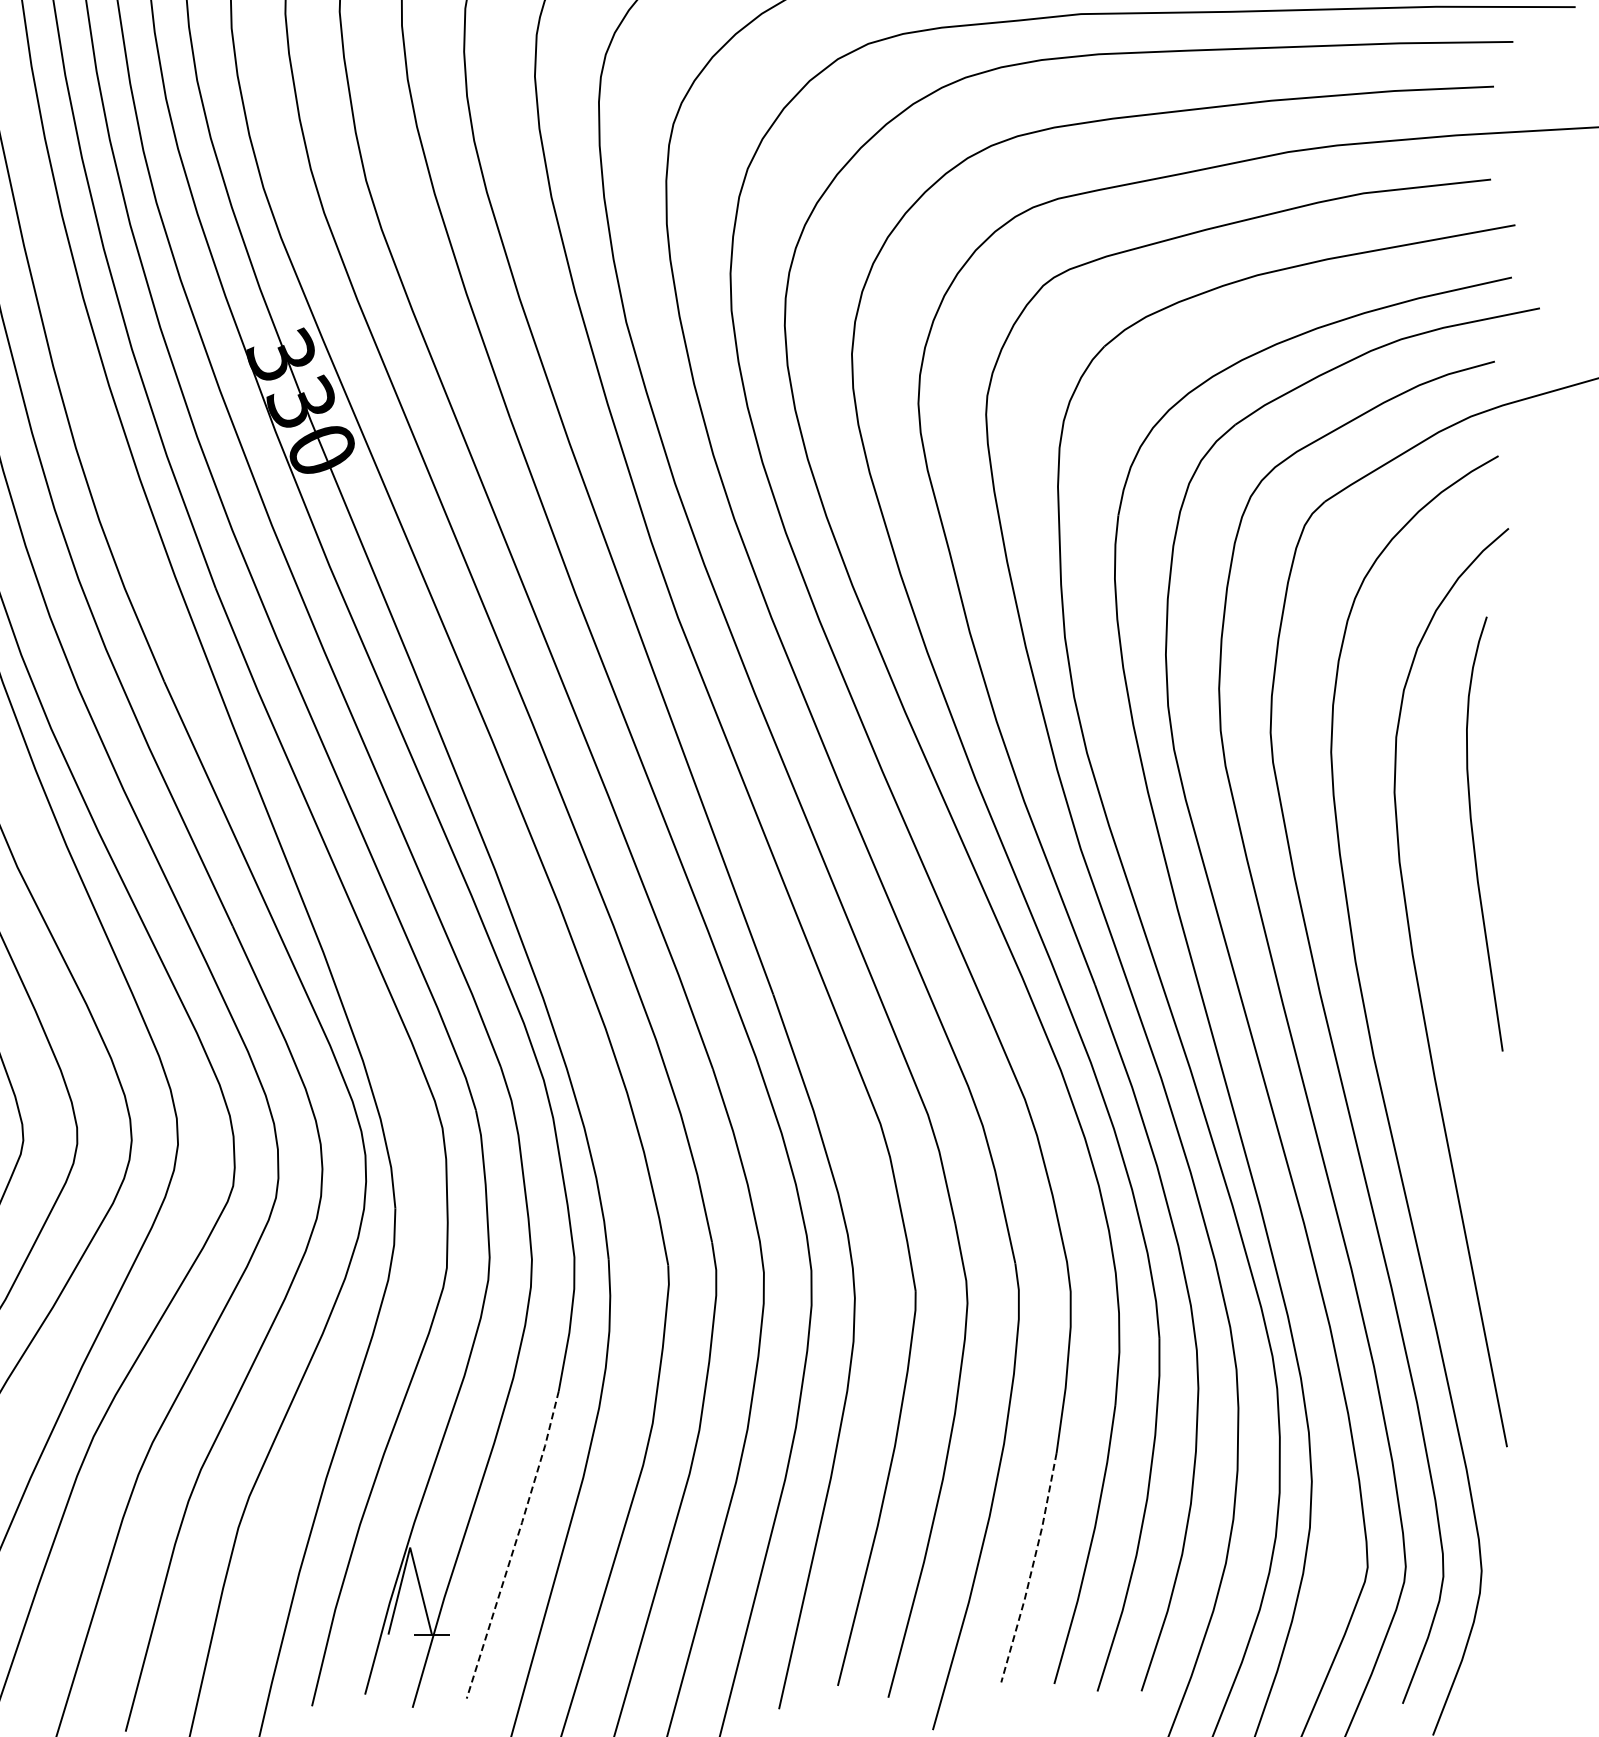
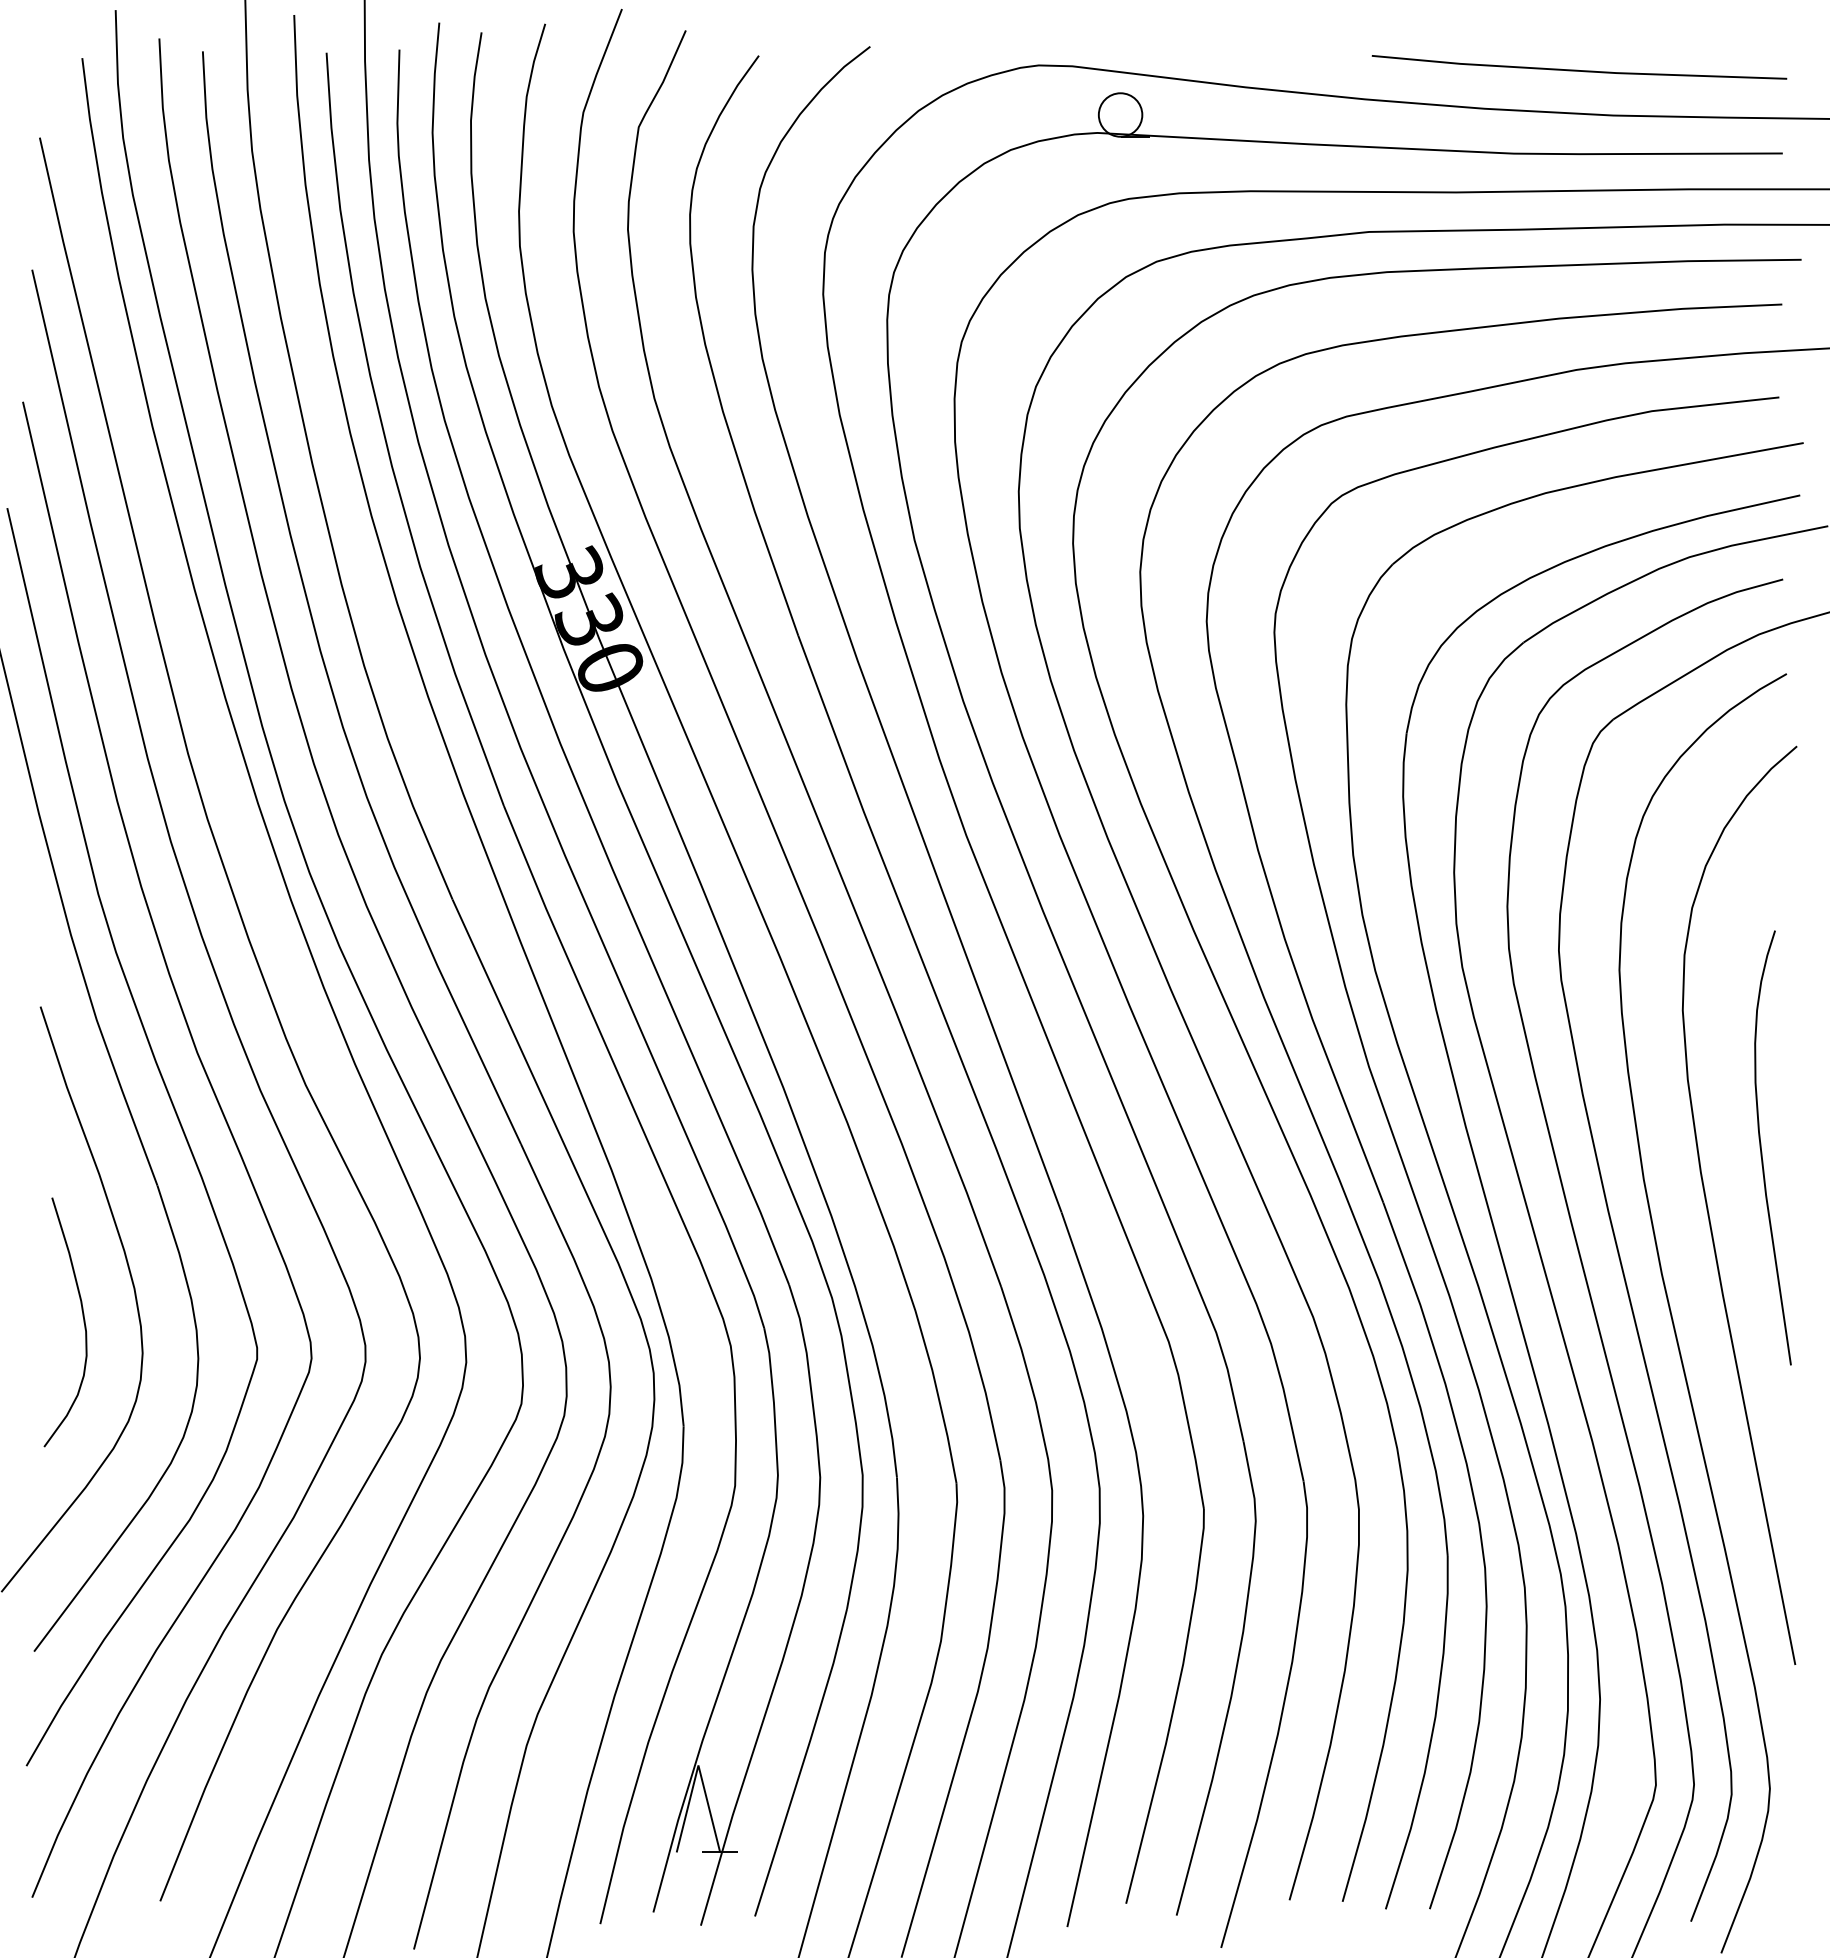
curve: (1474, 837) -> (1762, 1151), moved
line: (515, 1544) -> (803, 1762), dashed -> solid
line: (1032, 1569) -> (1320, 1787), dashed -> solid

